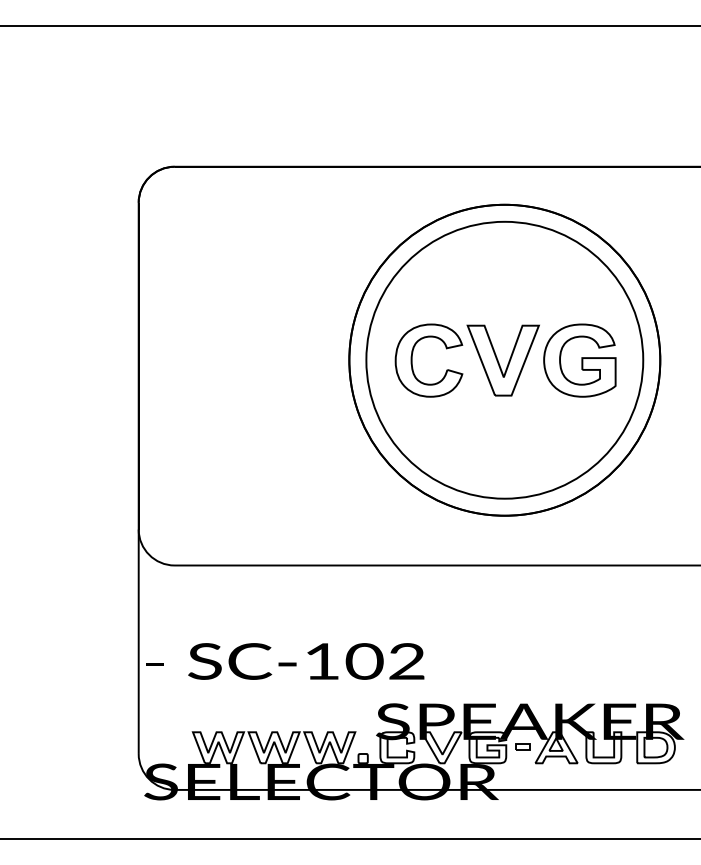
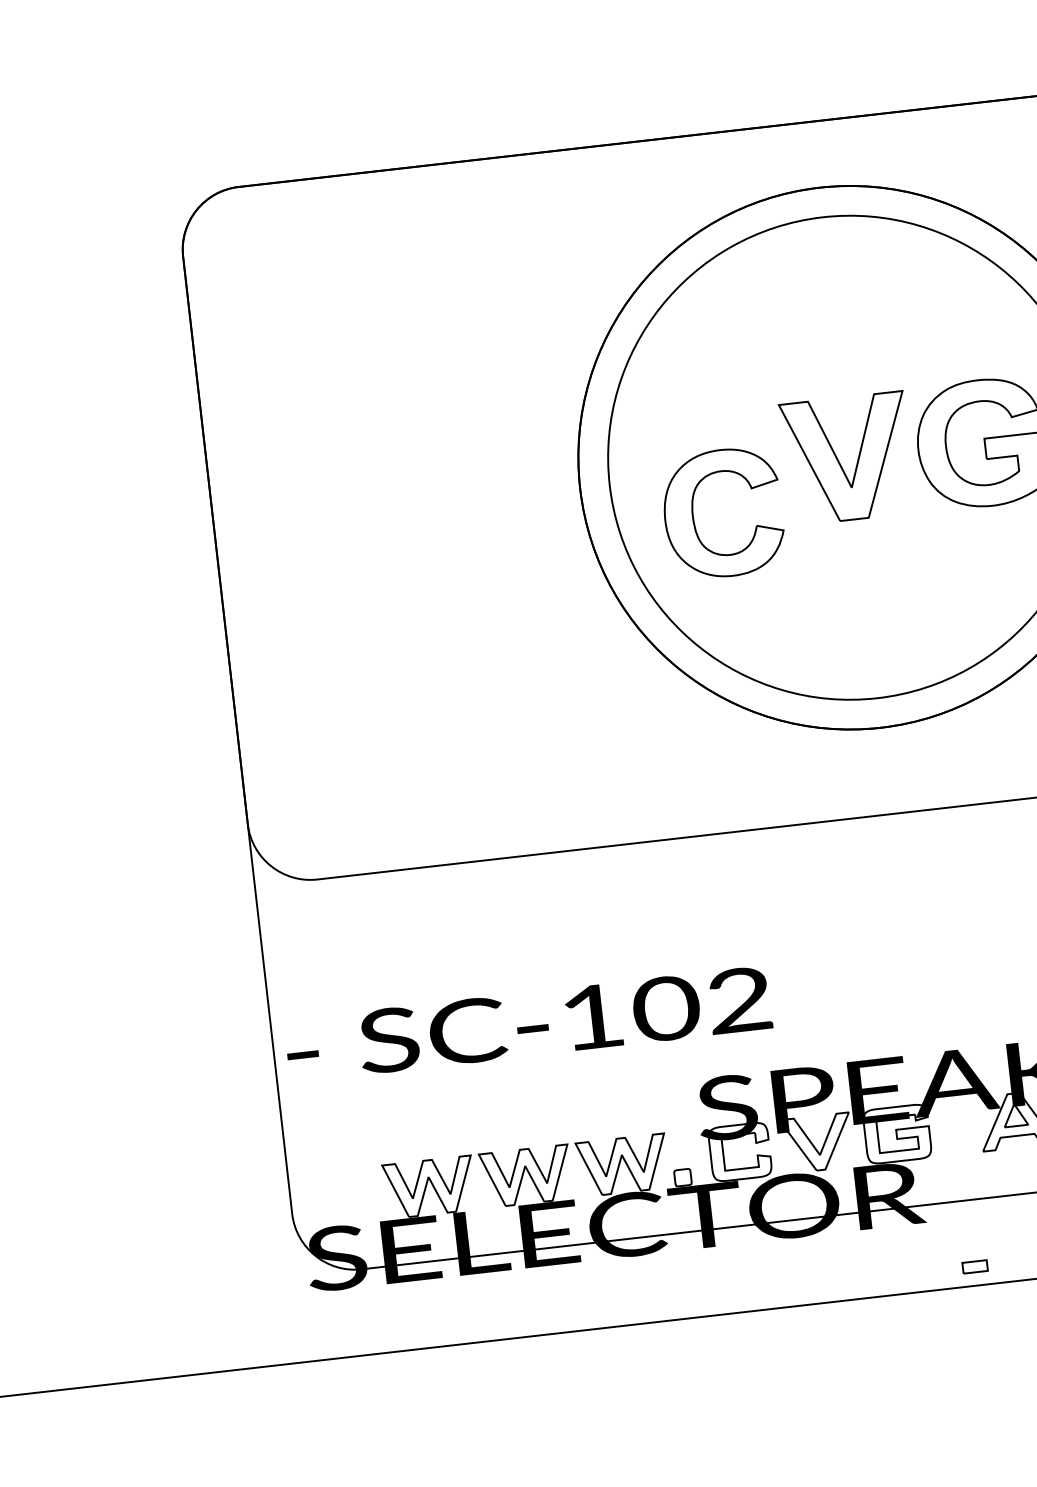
part: (412, 360) -> (694, 516), moved
part: (522, 746) -> (973, 1265), moved

